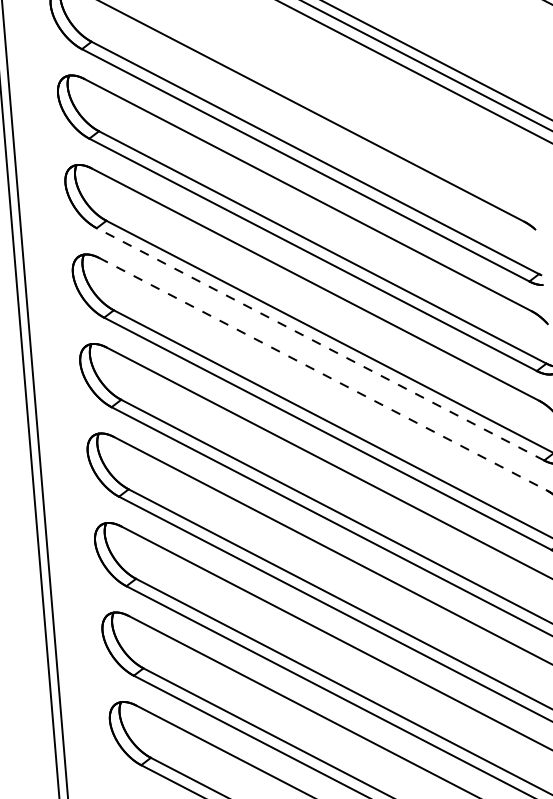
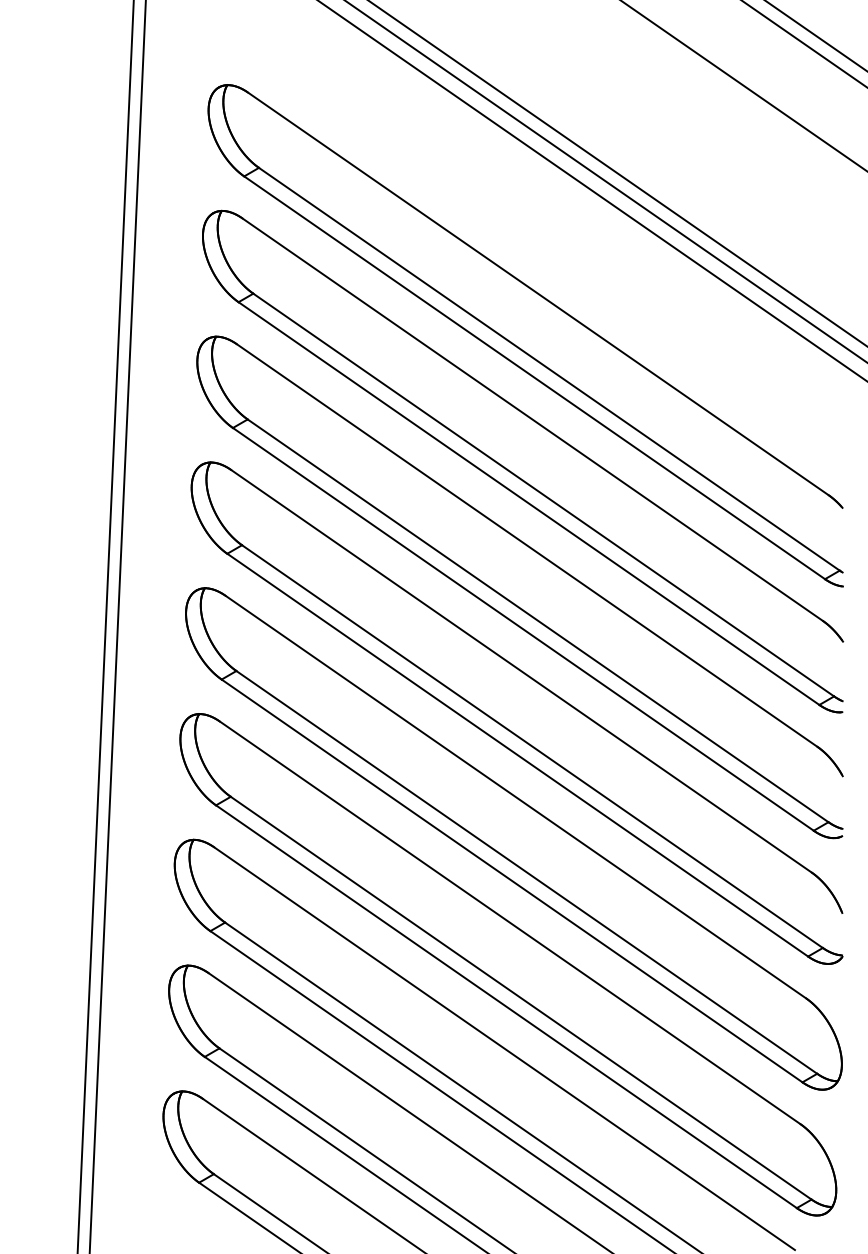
line: (319, 344) -> (522, 629), dashed -> solid
line: (323, 374) -> (521, 671), dashed -> solid

